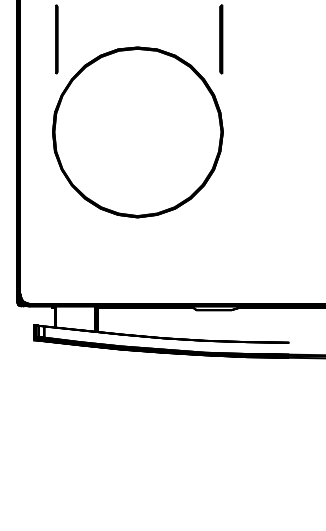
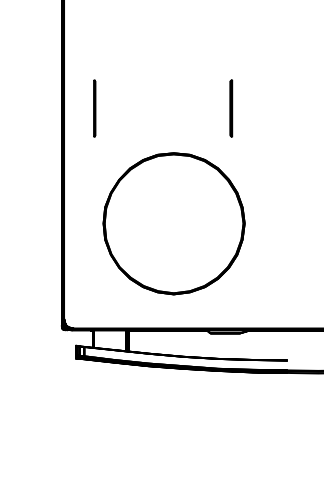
part: (137, 132) -> (173, 223), moved

